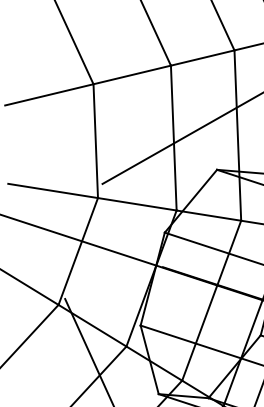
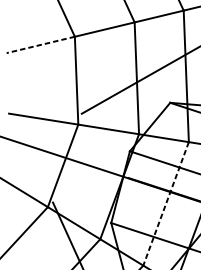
line: (48, 94) -> (40, 44), solid -> dashed
line: (211, 301) -> (165, 204), solid -> dashed

